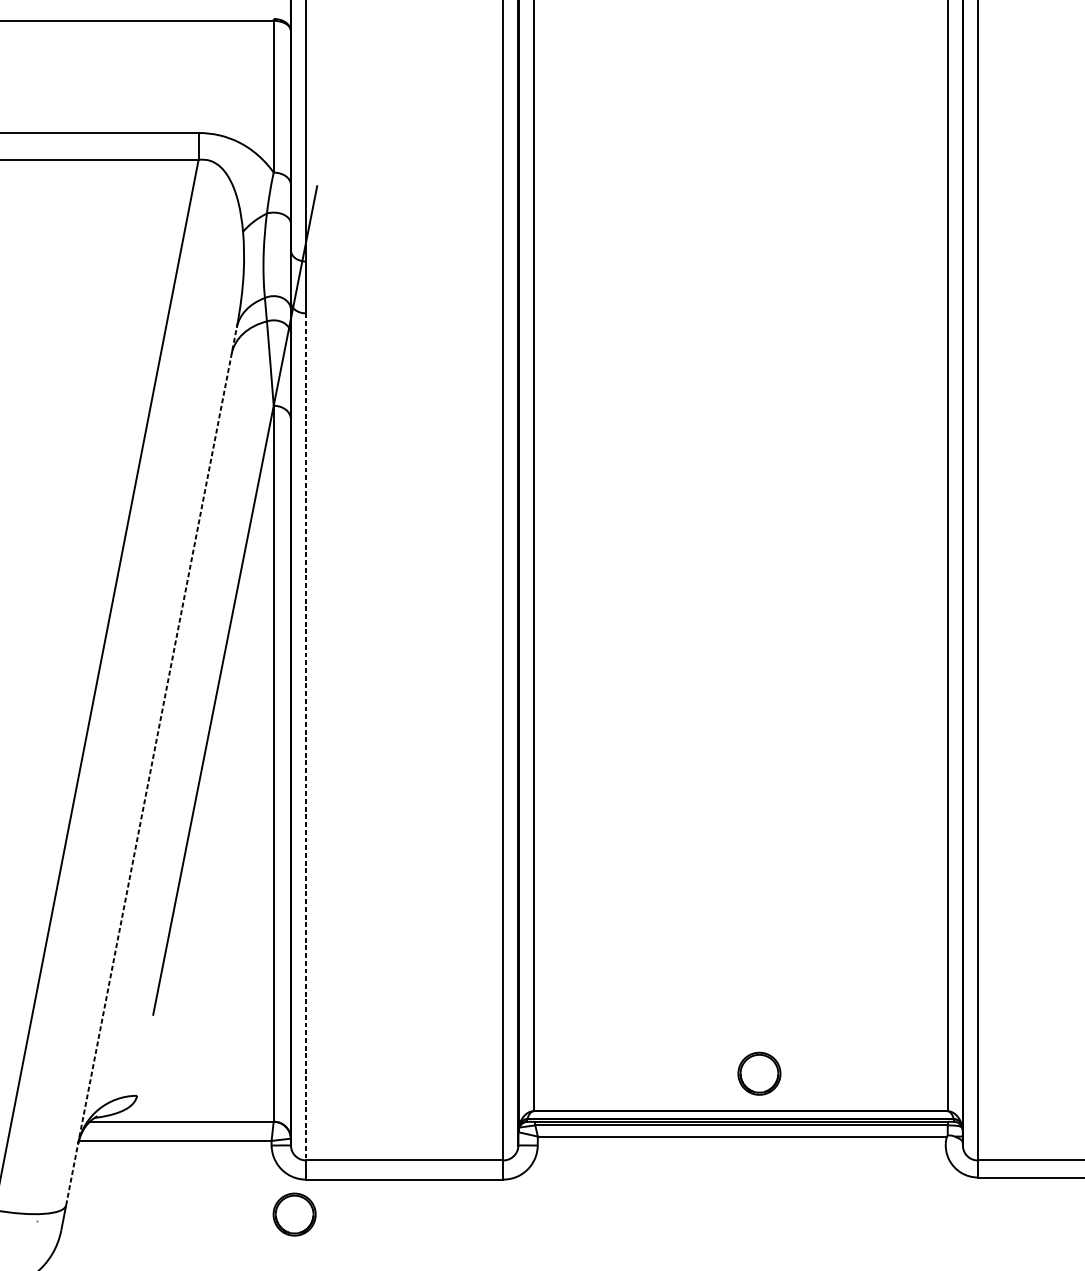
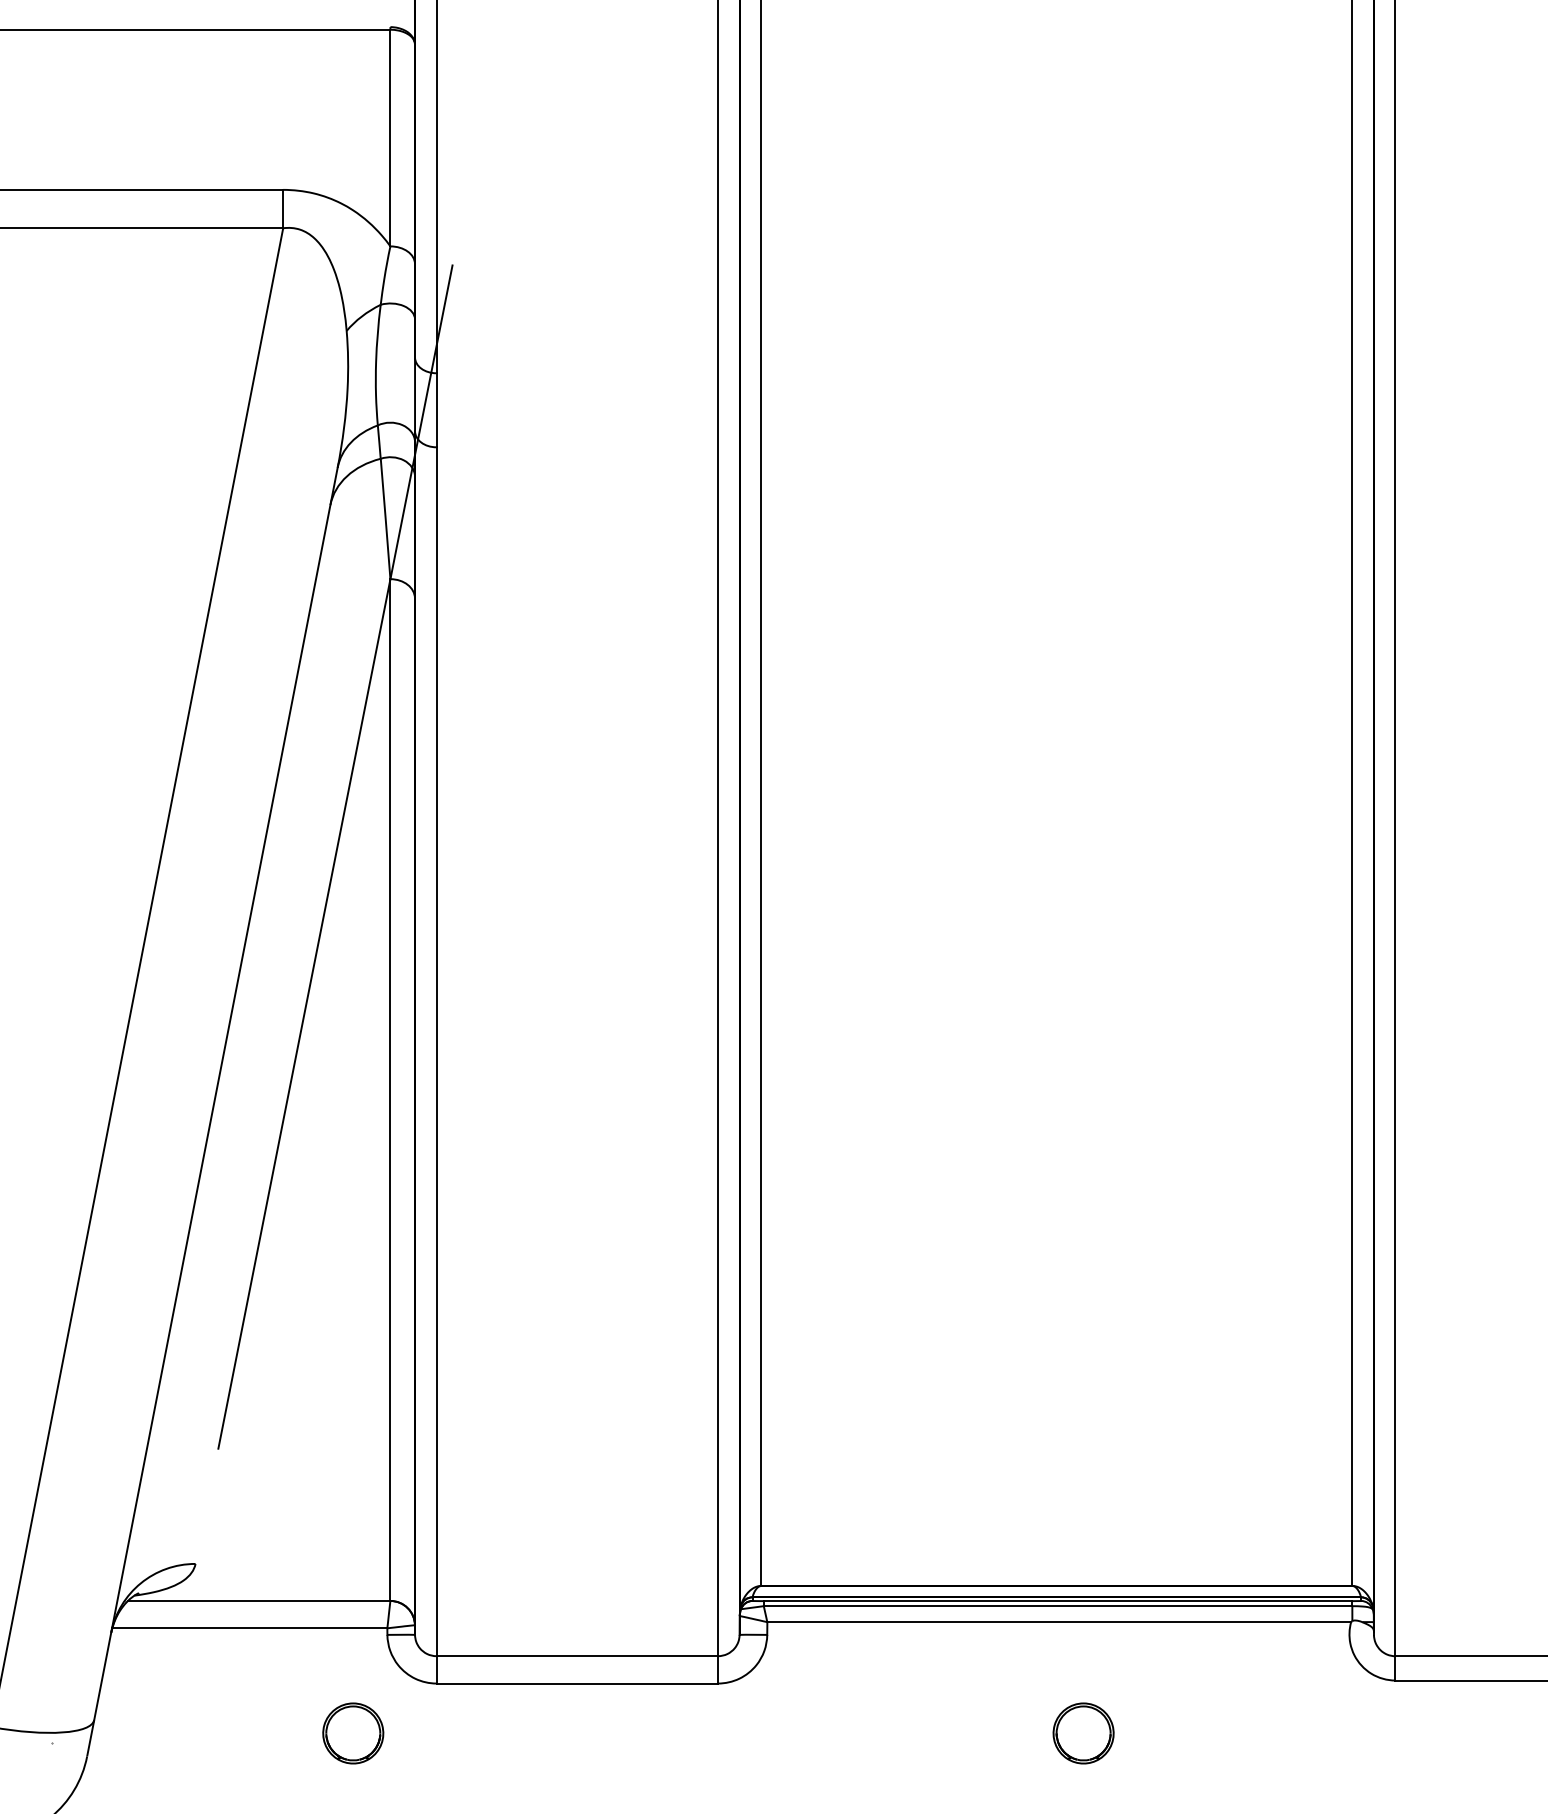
line: (306, 737) -> (436, 1052), dashed -> solid
line: (151, 766) -> (215, 1093), dashed -> solid
part: (759, 1073) -> (1083, 1733), moved
part: (294, 1214) -> (353, 1733), moved

